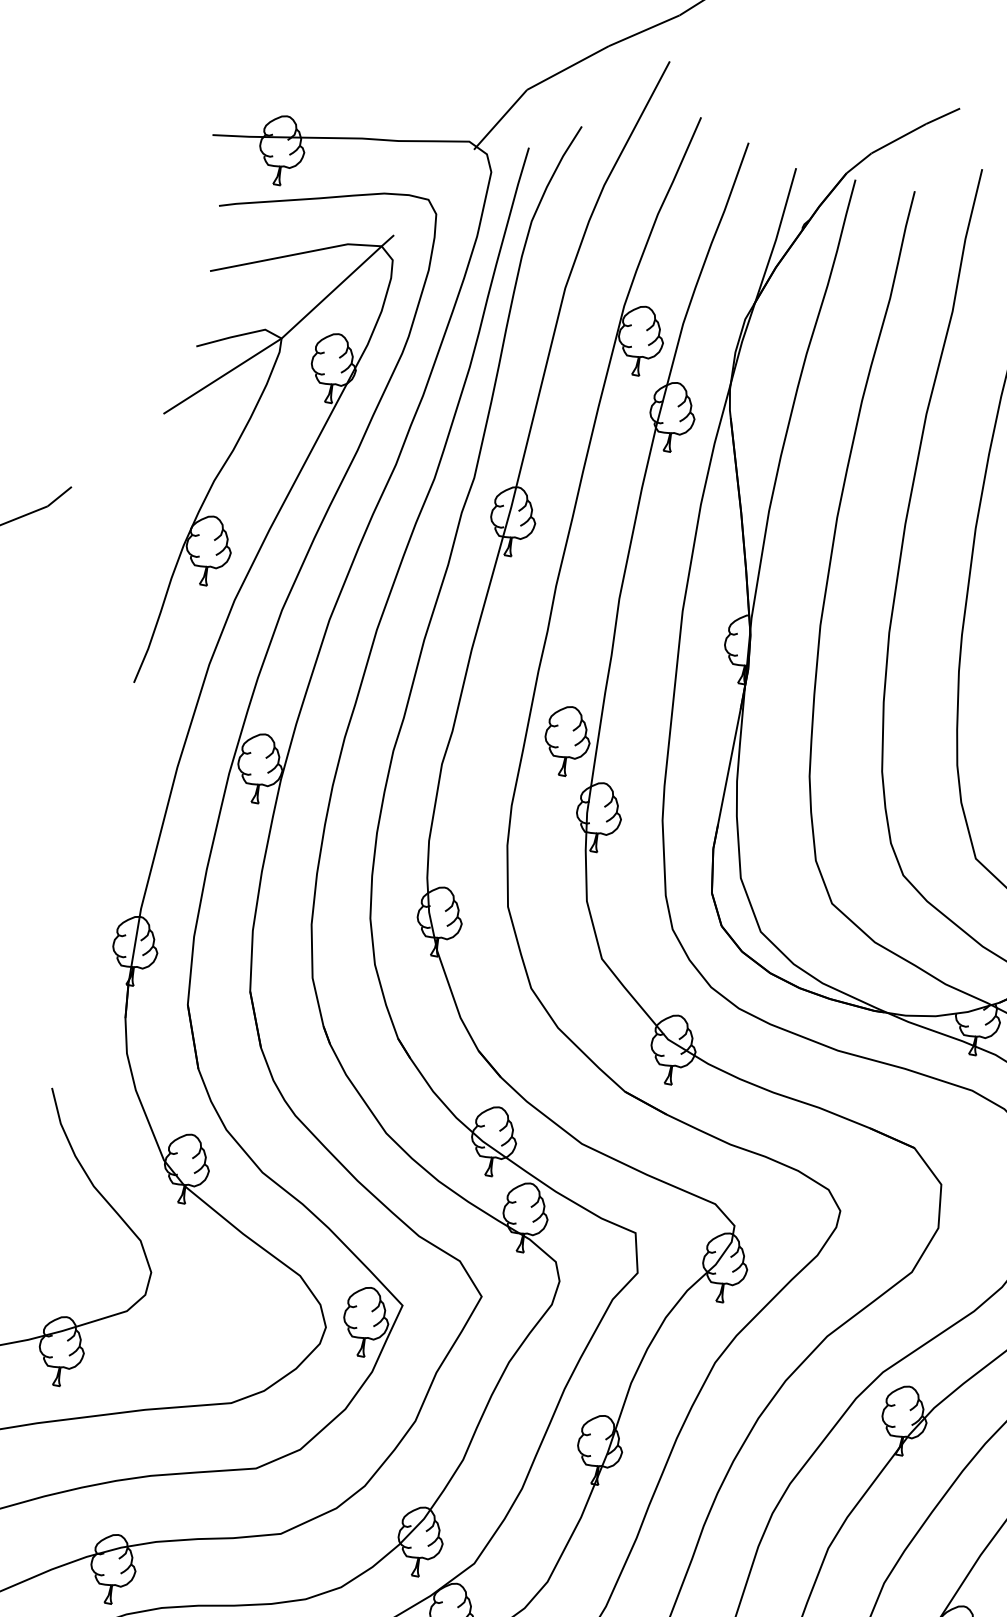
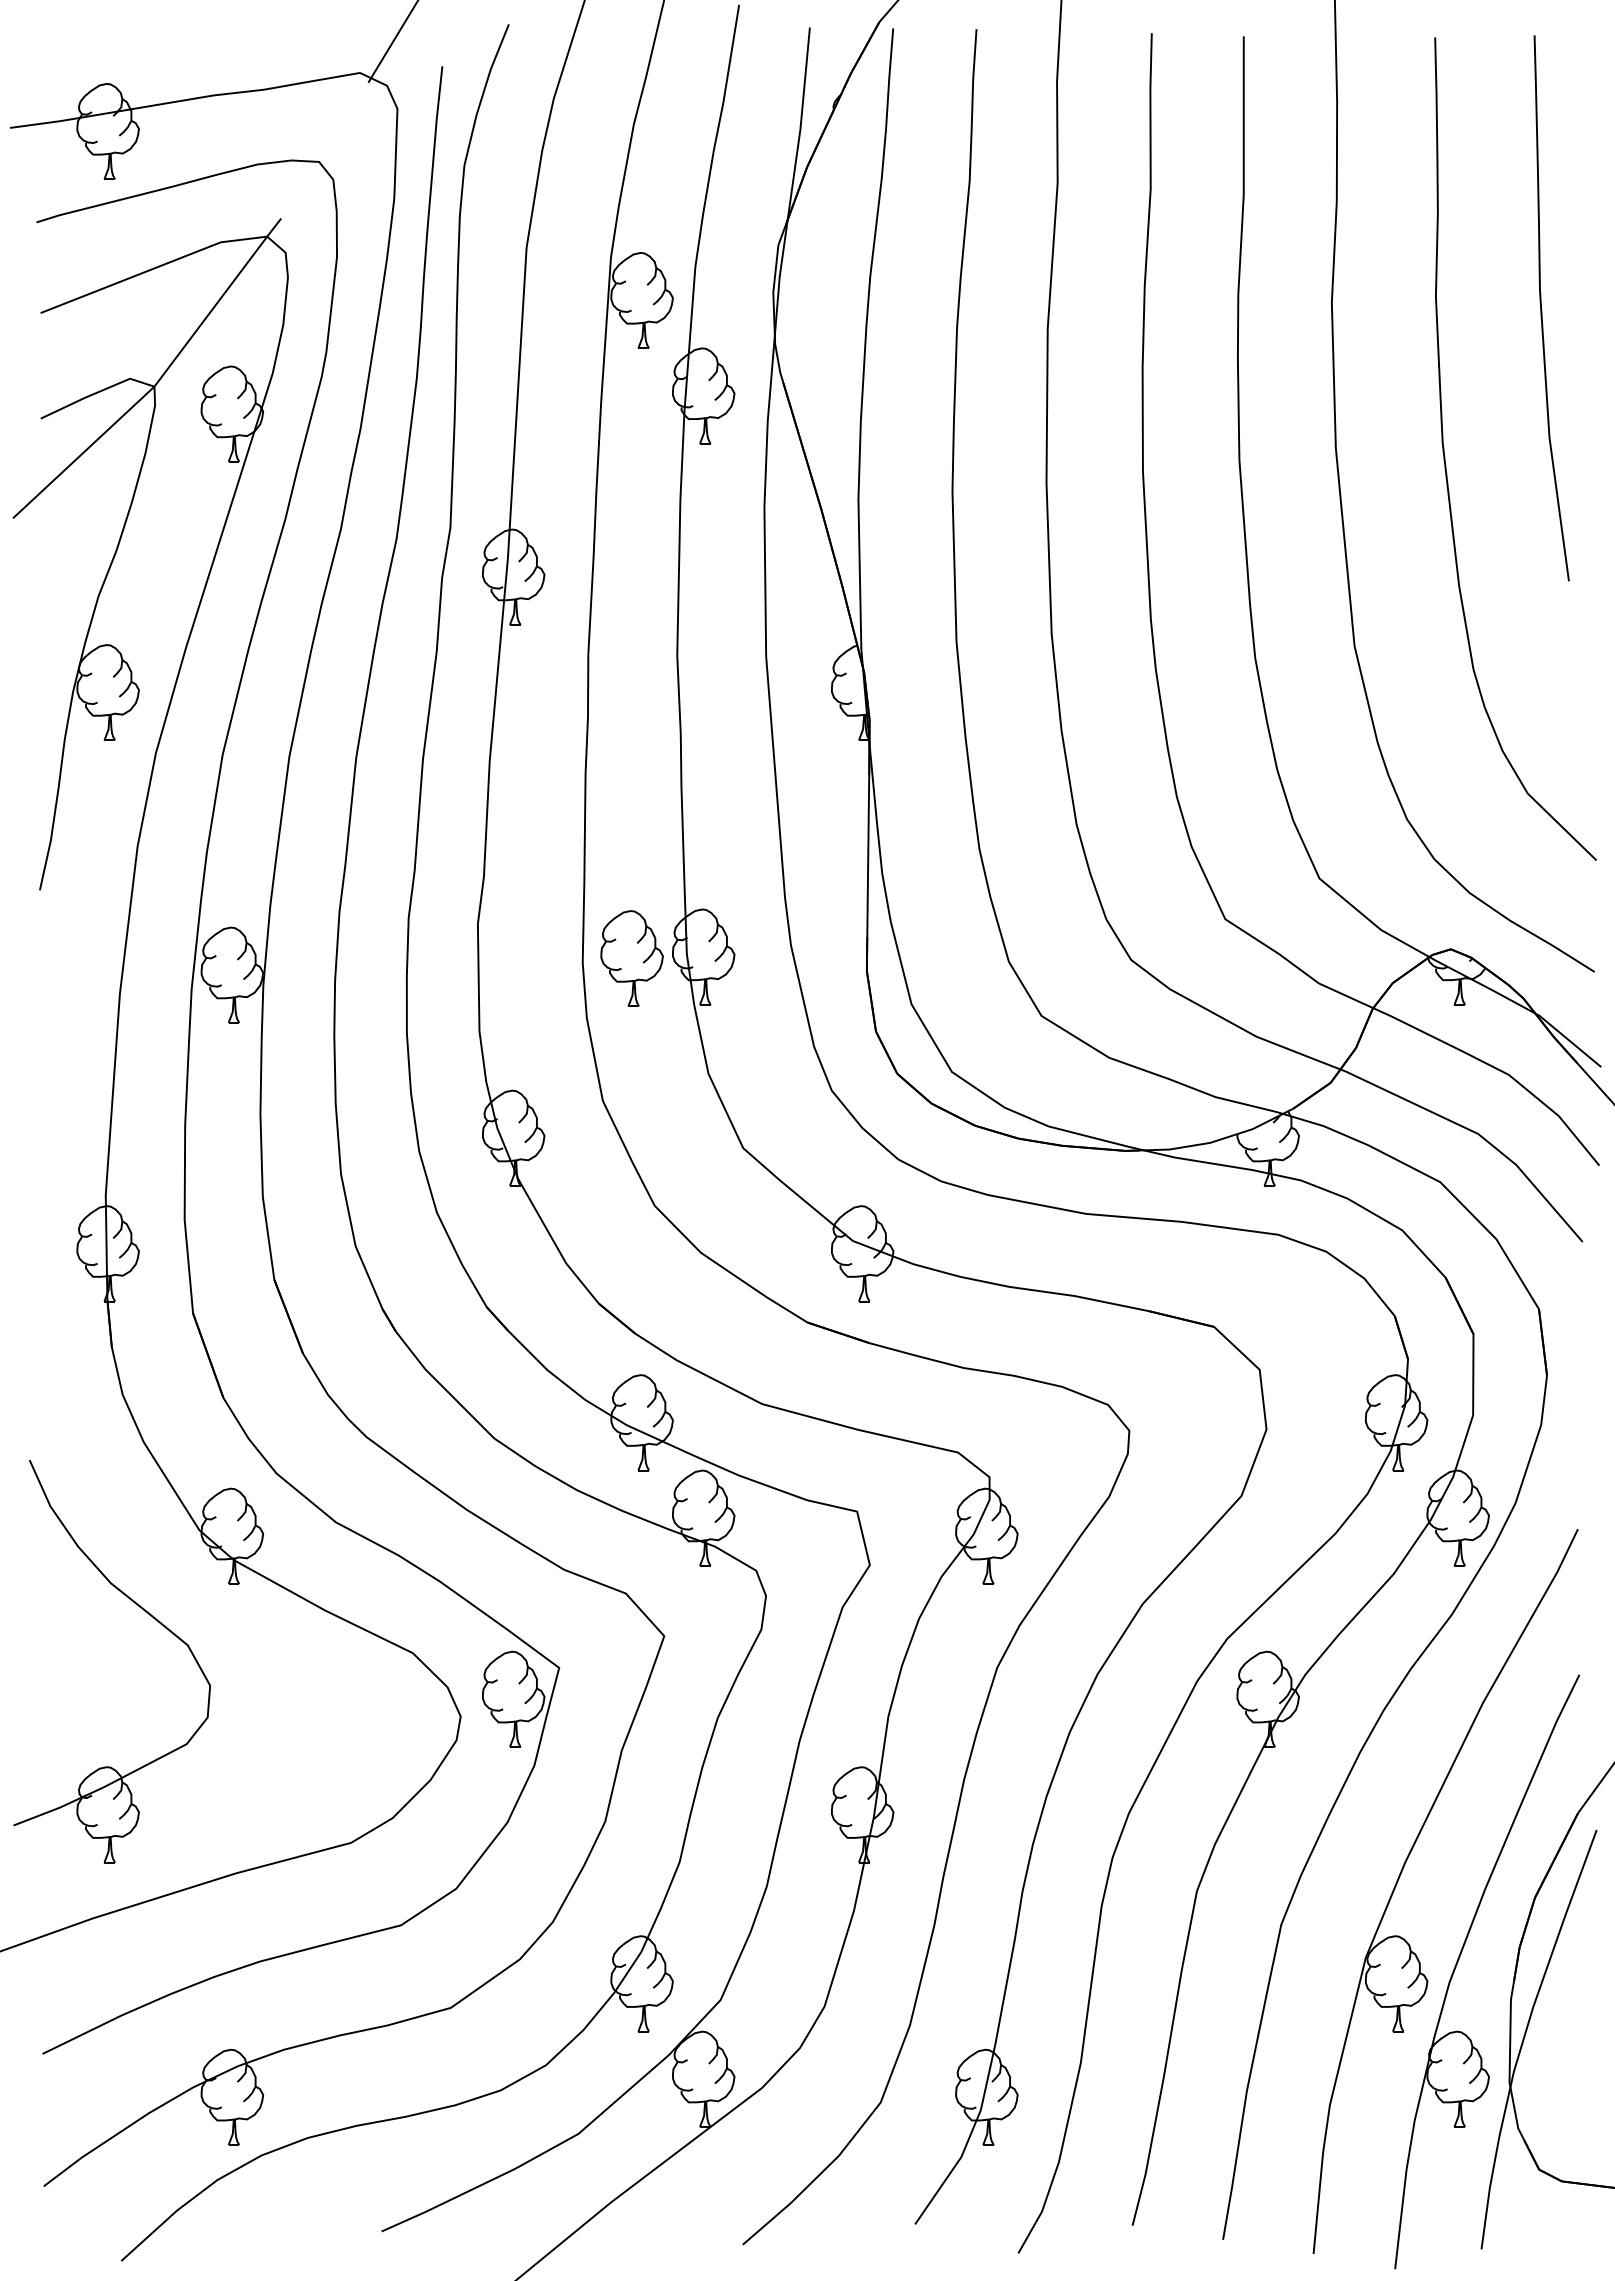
part: (566, 741) -> (631, 958), moved

